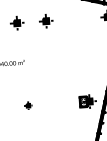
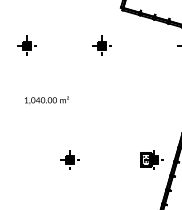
part: (16, 23) -> (61, 45), removed
part: (28, 105) -> (69, 159), size x1.67

